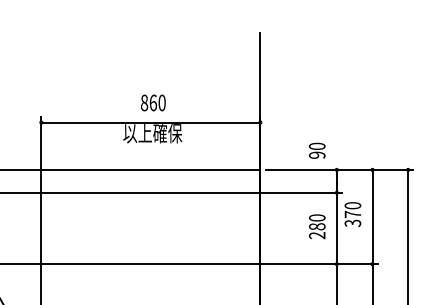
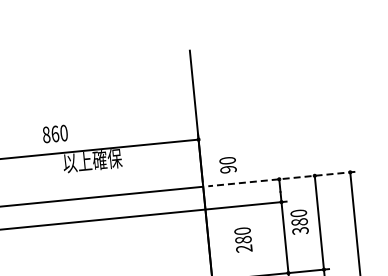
text: (153, 102) -> (55, 133), moved
text: (317, 150) -> (228, 164), moved
line: (339, 169) -> (281, 178), solid -> dashed
text: (352, 214) -> (299, 222), 370 -> 380
text: (317, 226) -> (243, 239), moved

